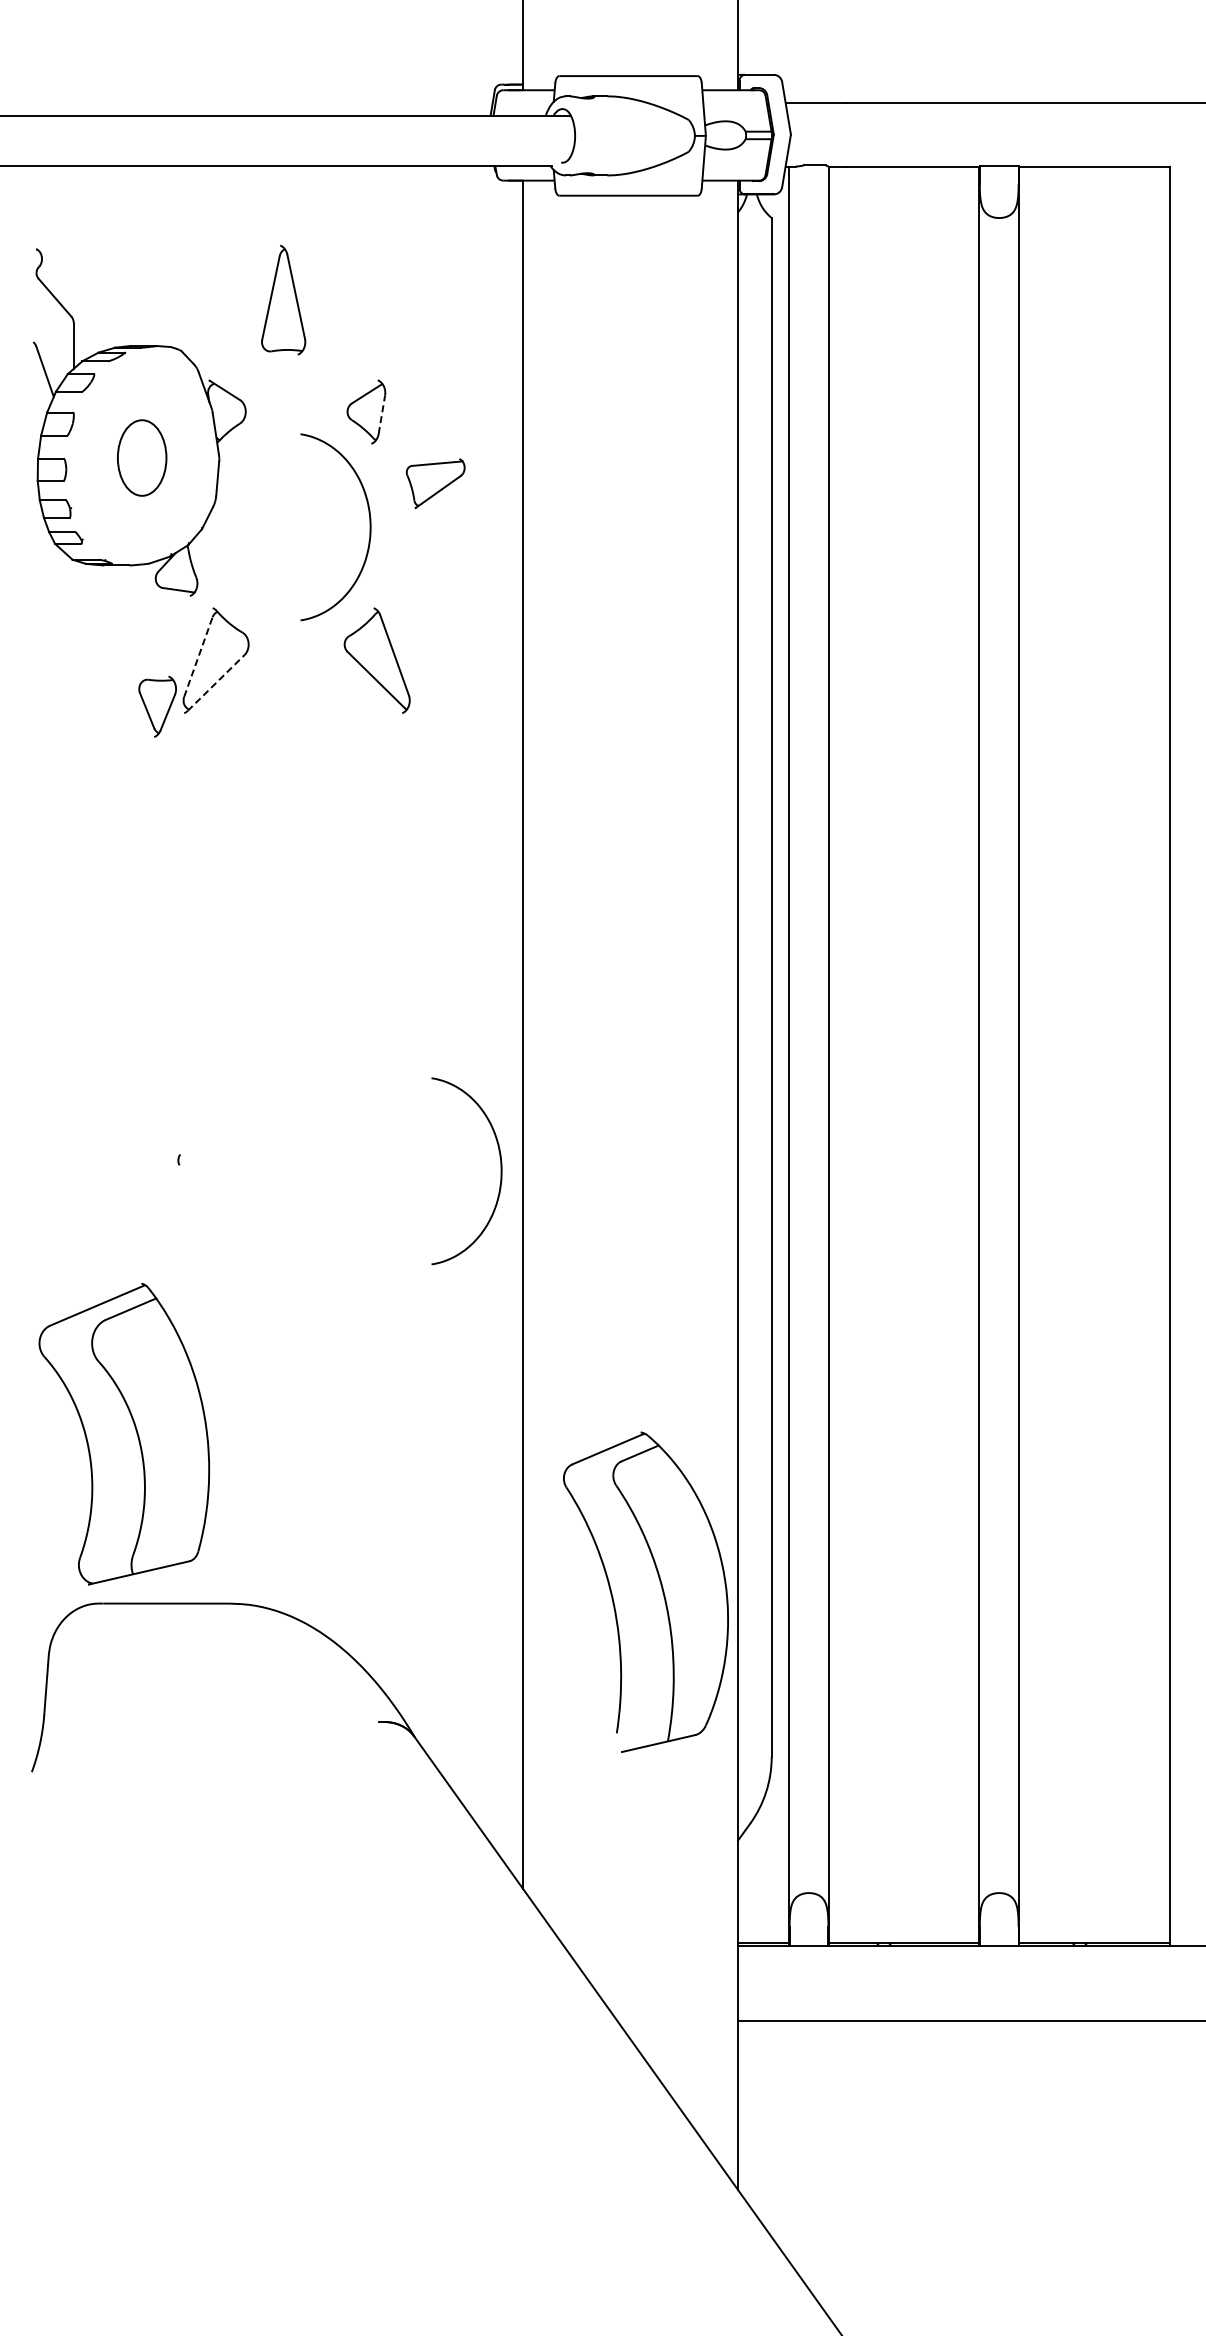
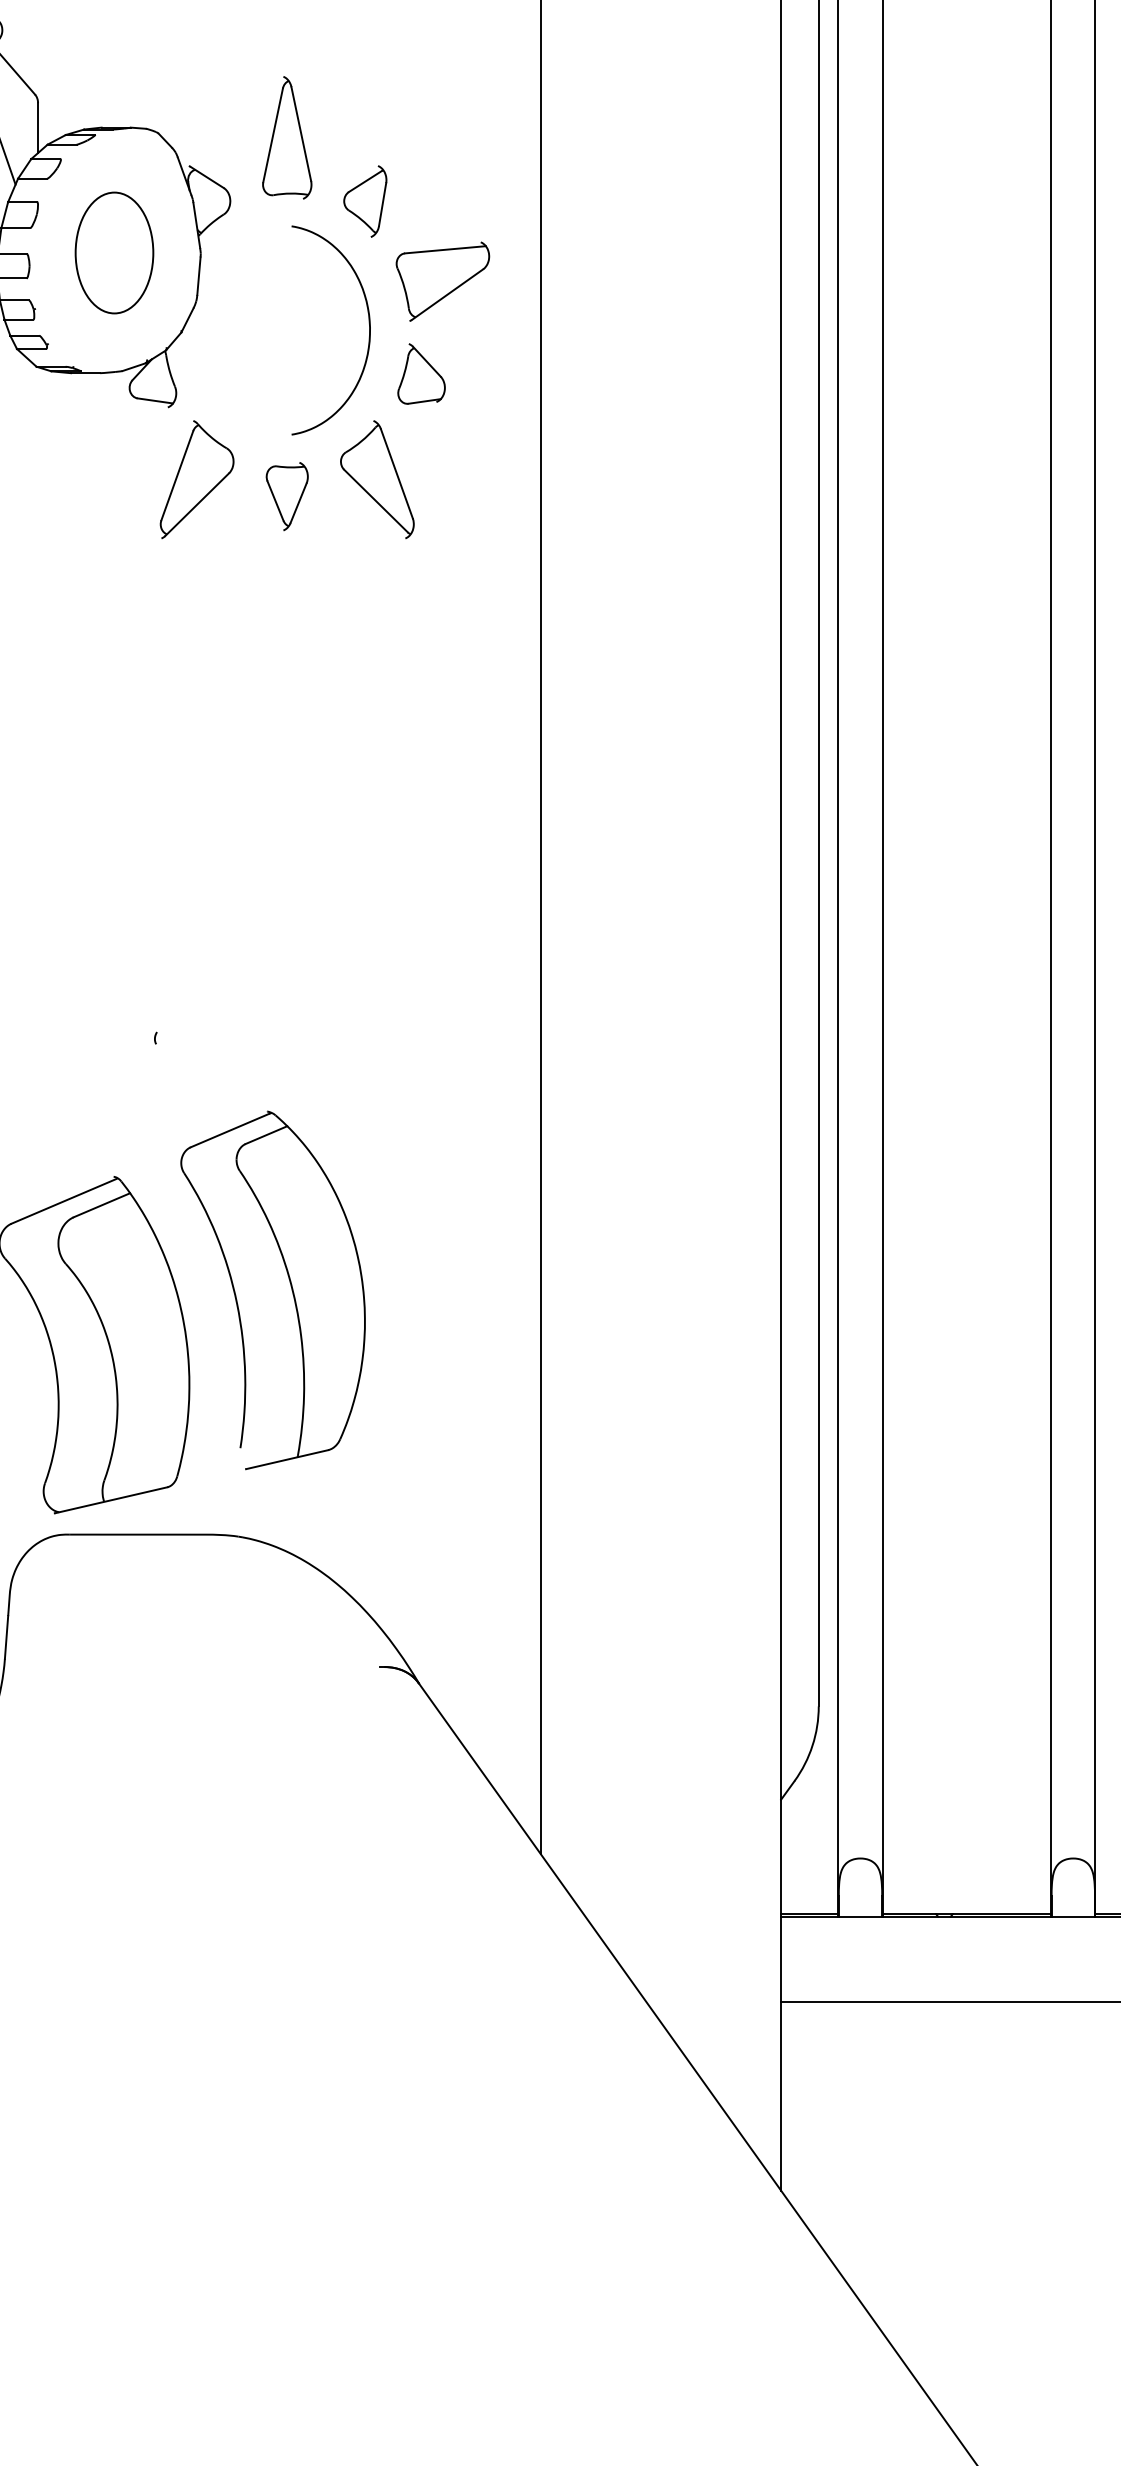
part: (283, 299) -> (287, 137), moved
line: (381, 414) -> (382, 204), dashed -> solid
part: (141, 457) -> (113, 252), size x1.43
part: (435, 483) -> (442, 281), size x1.43
part: (416, 565) -> (421, 373), added
line: (198, 656) -> (177, 475), dashed -> solid
line: (216, 683) -> (197, 505), dashed -> solid
part: (157, 706) -> (287, 496), moved
part: (500, 1171) -> (515, 1051), removed
part: (661, 1589) -> (290, 1287), moved

